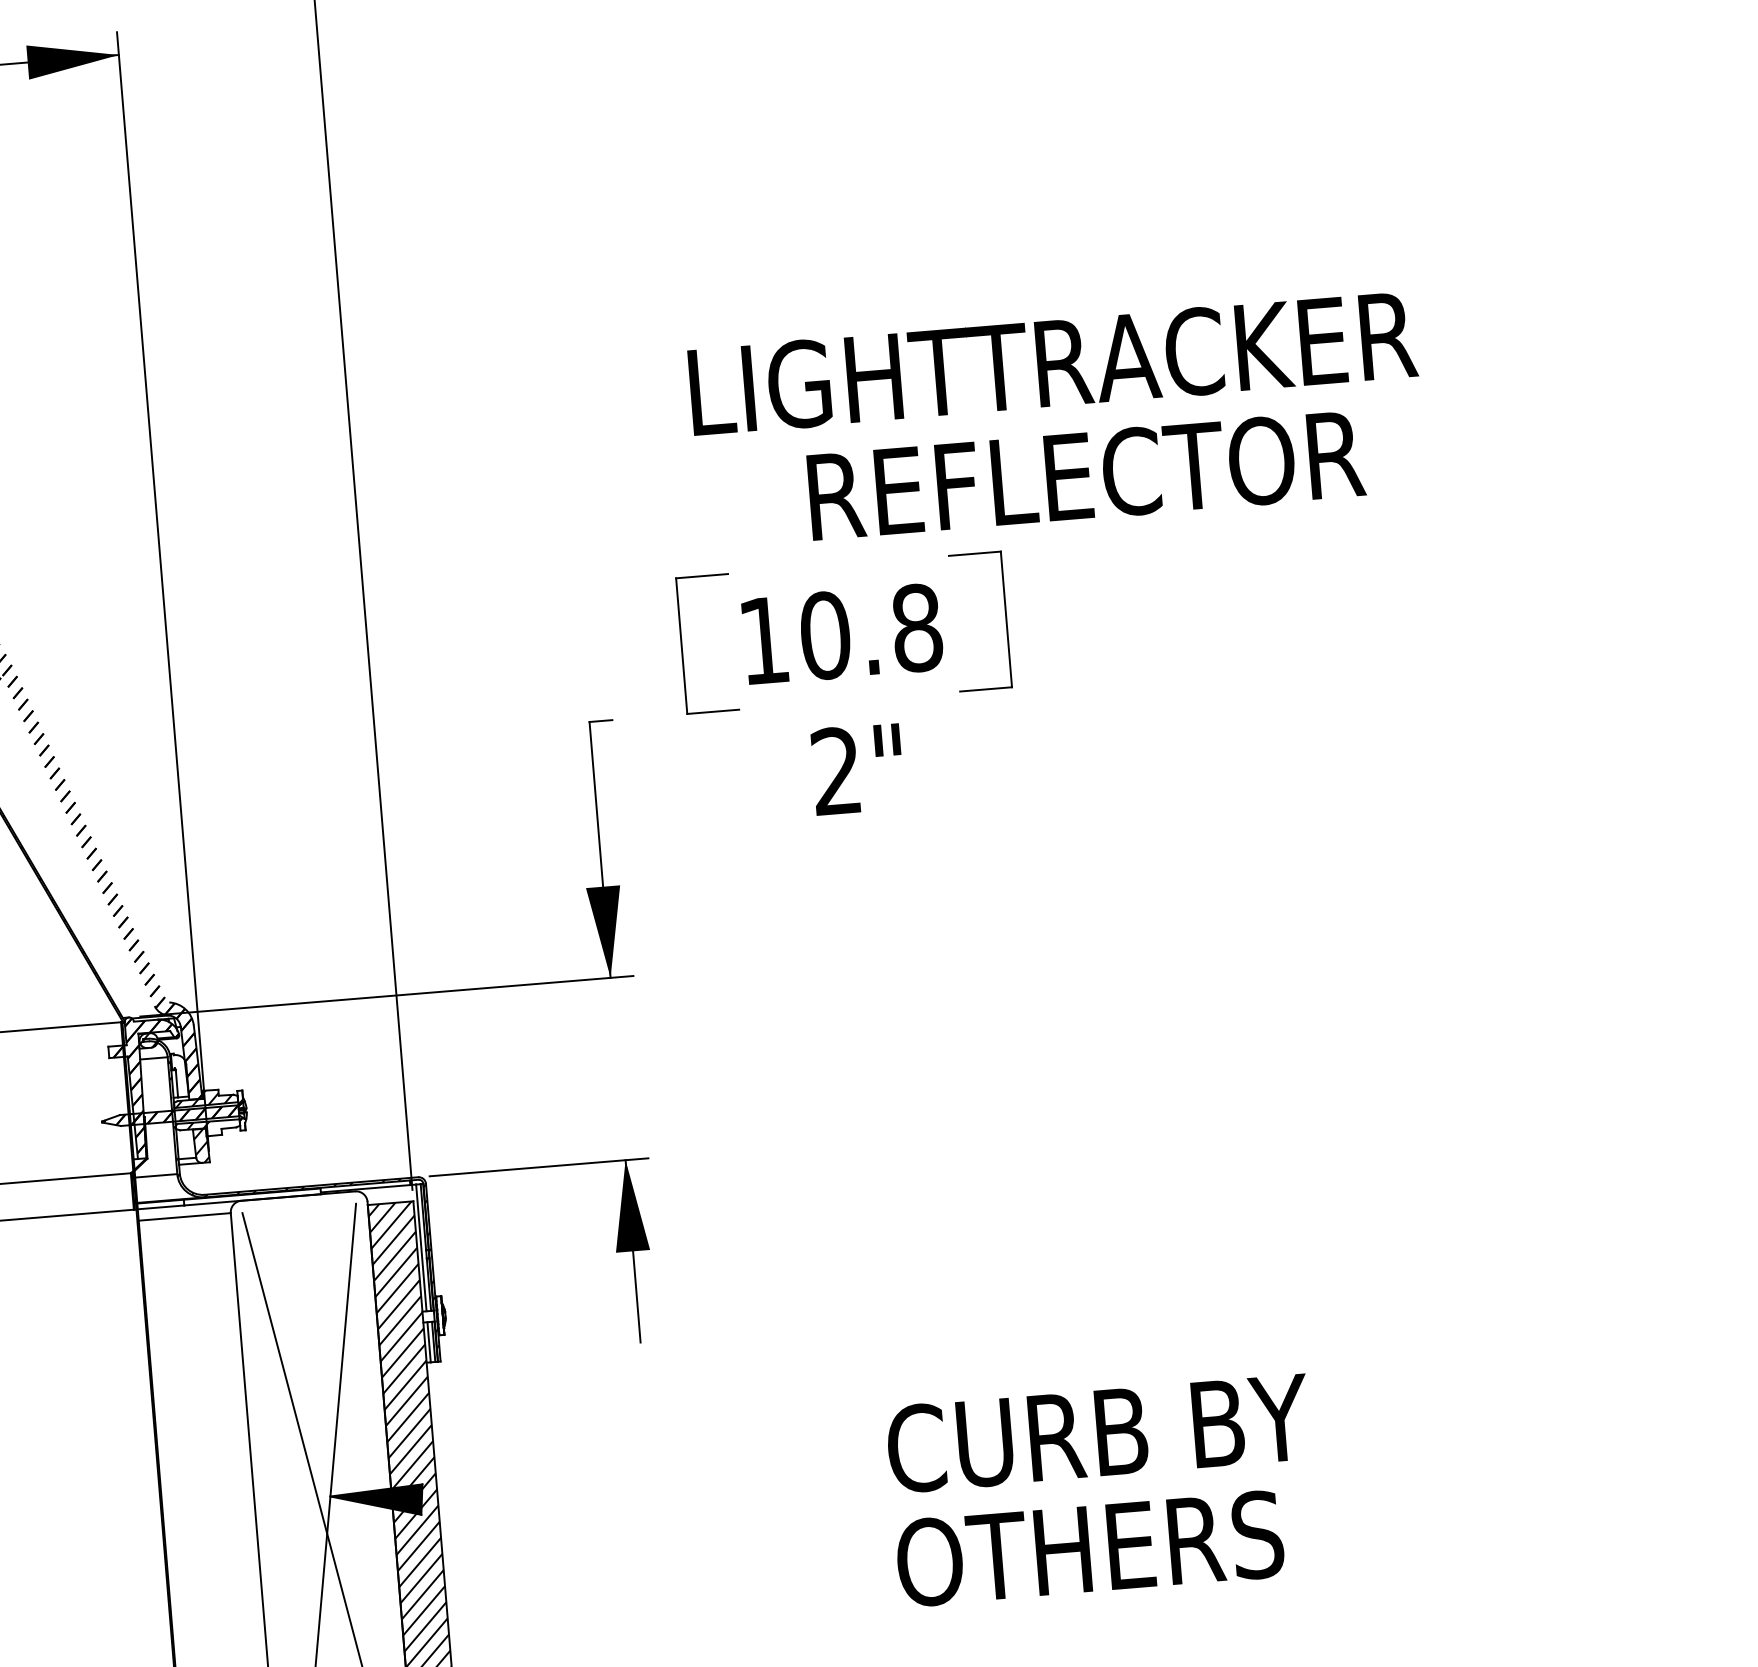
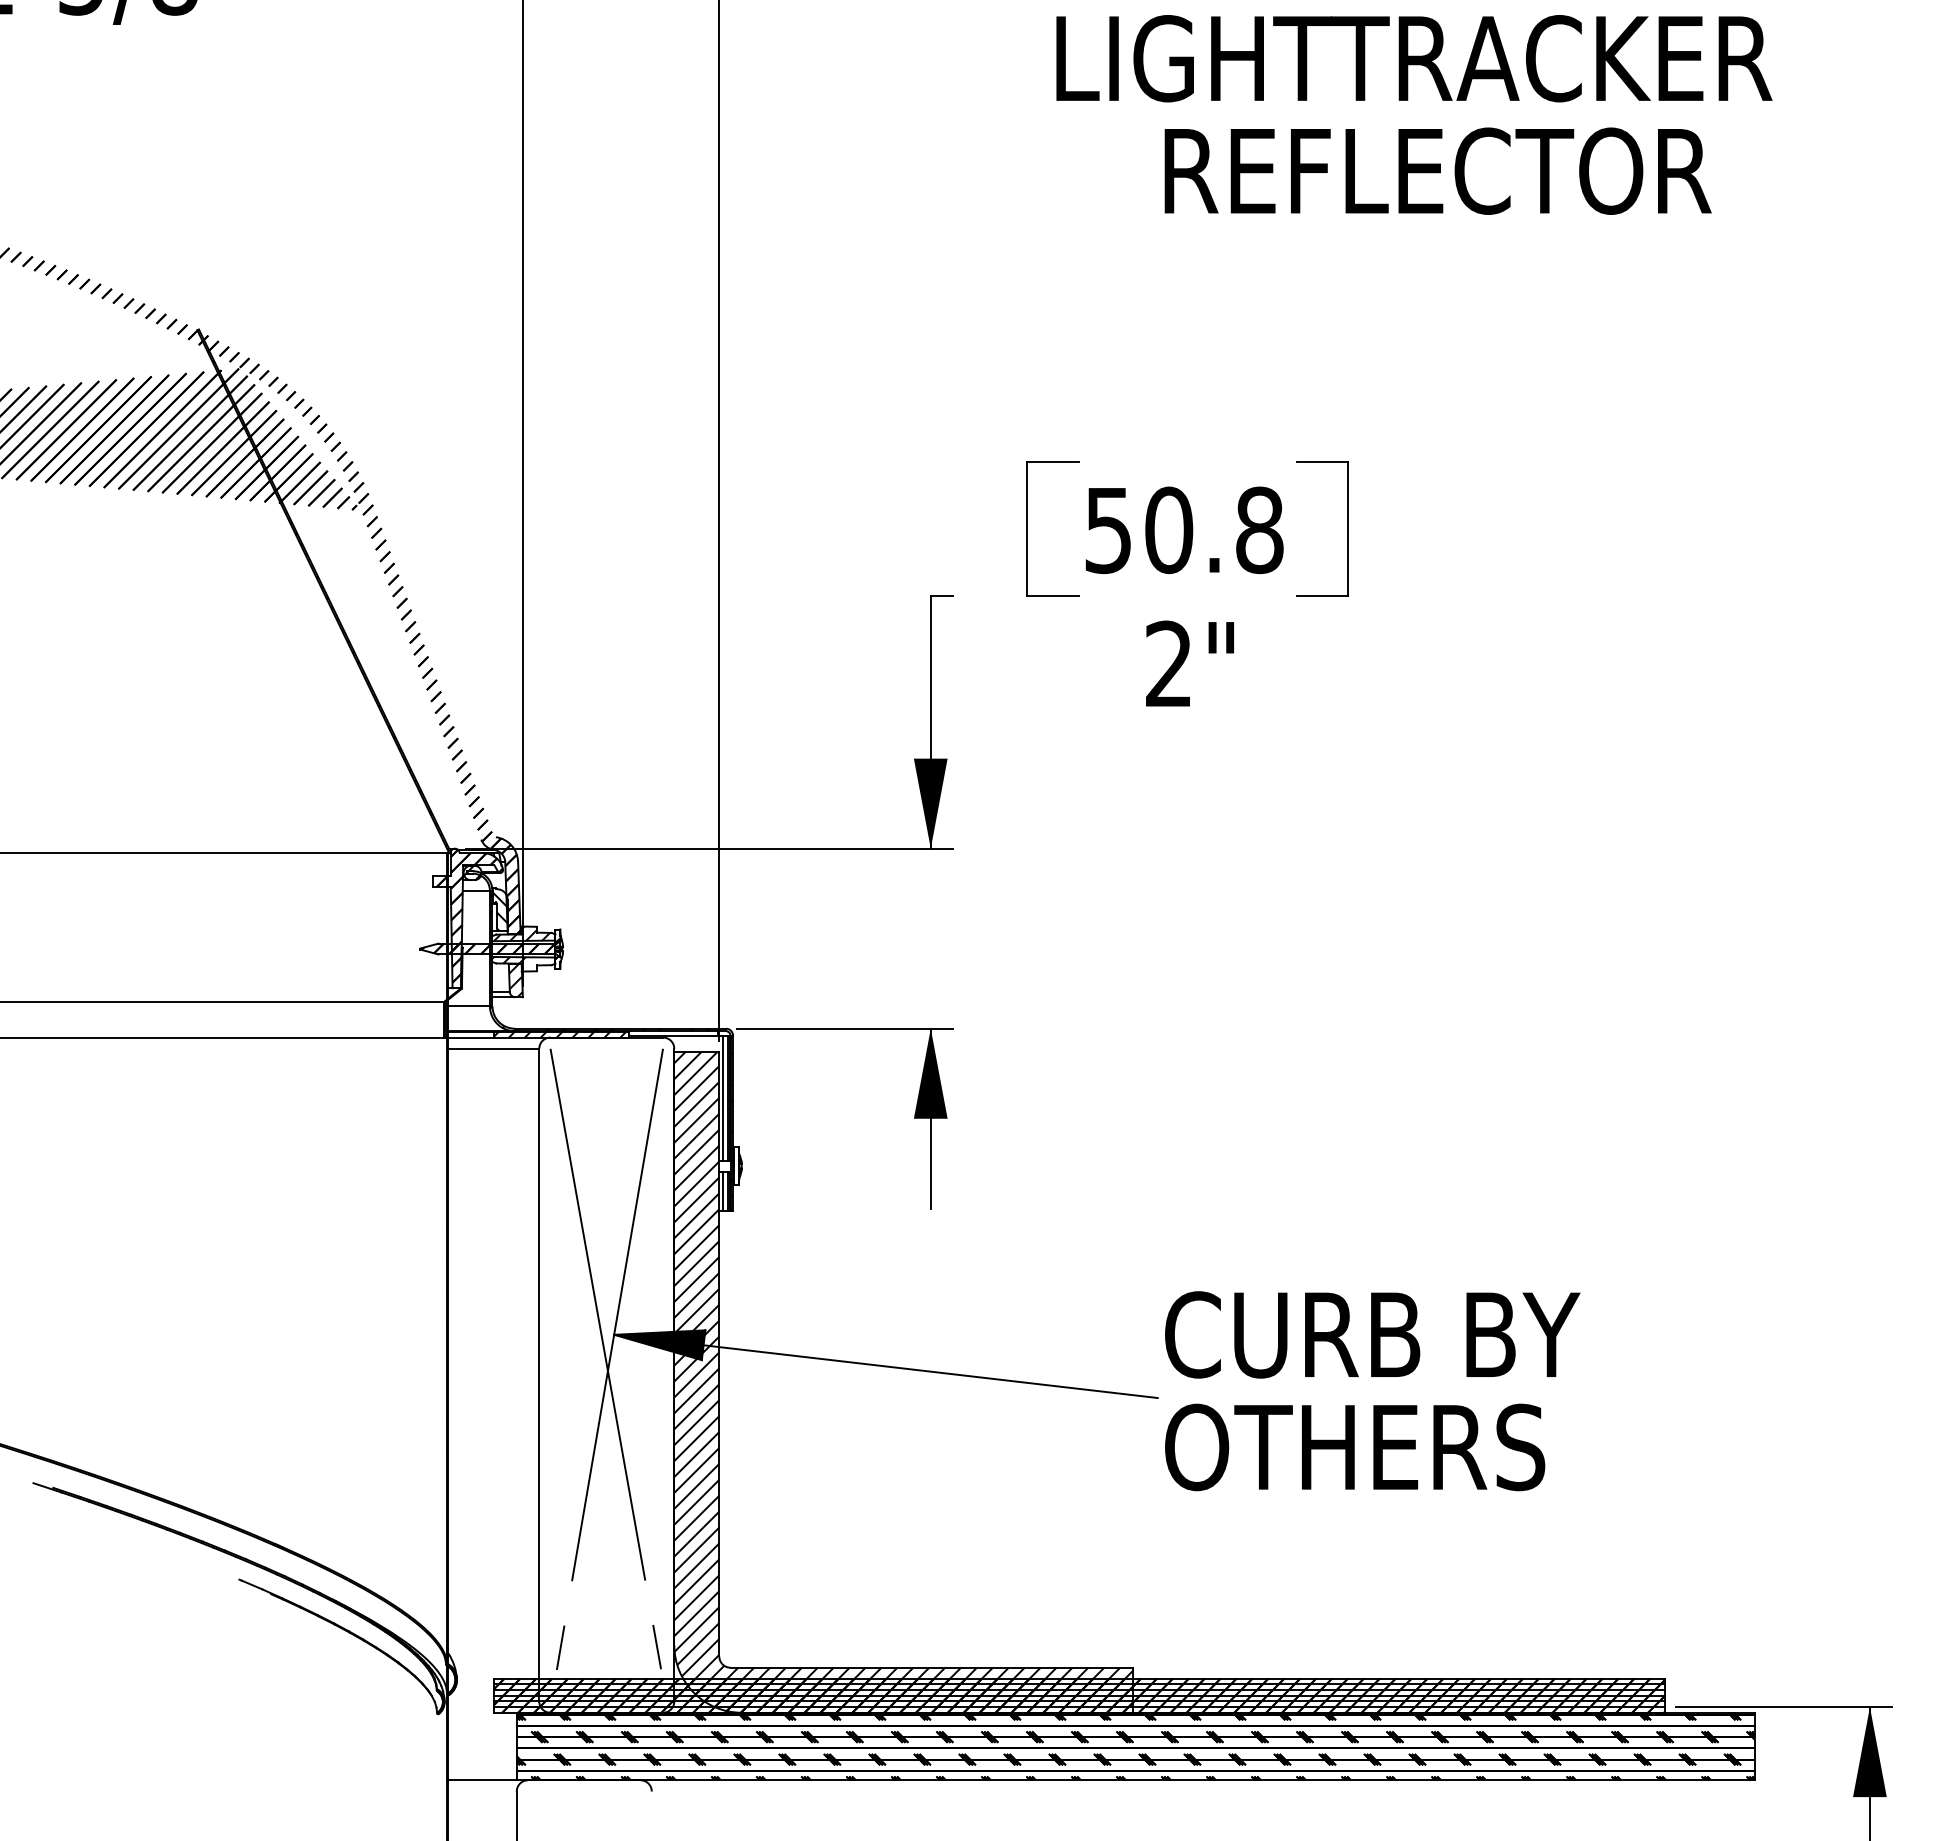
text: (1057, 420) -> (1414, 114), moved
text: (763, 642) -> (1107, 531), 10.8 -> 50.8
hatch: (180, 1078) -> (500, 912), added
hatch: (251, 1196) -> (560, 1034), added
line: (653, 1507) -> (930, 1371), added

